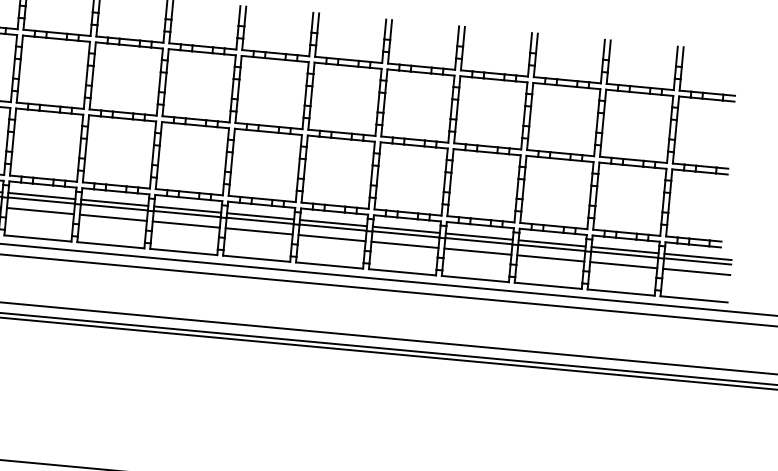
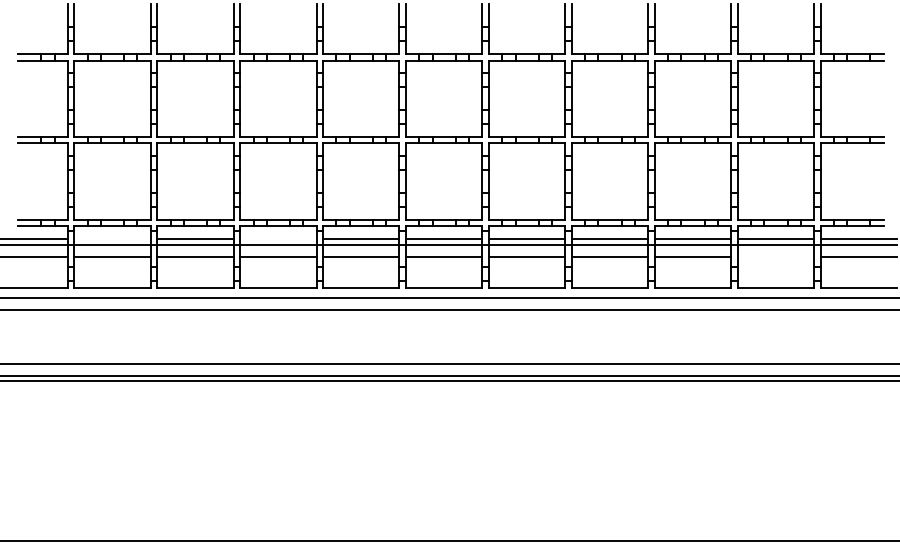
line: (41, 196) -> (112, 239), removed
line: (187, 209) -> (278, 239), removed
line: (623, 265) -> (775, 256), removed

